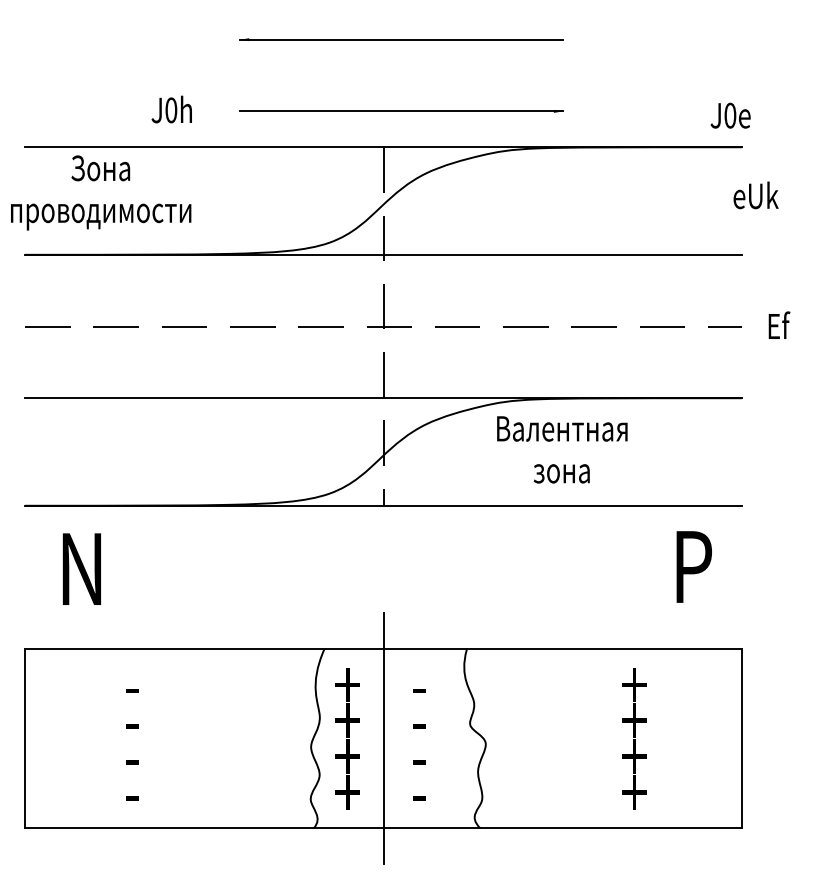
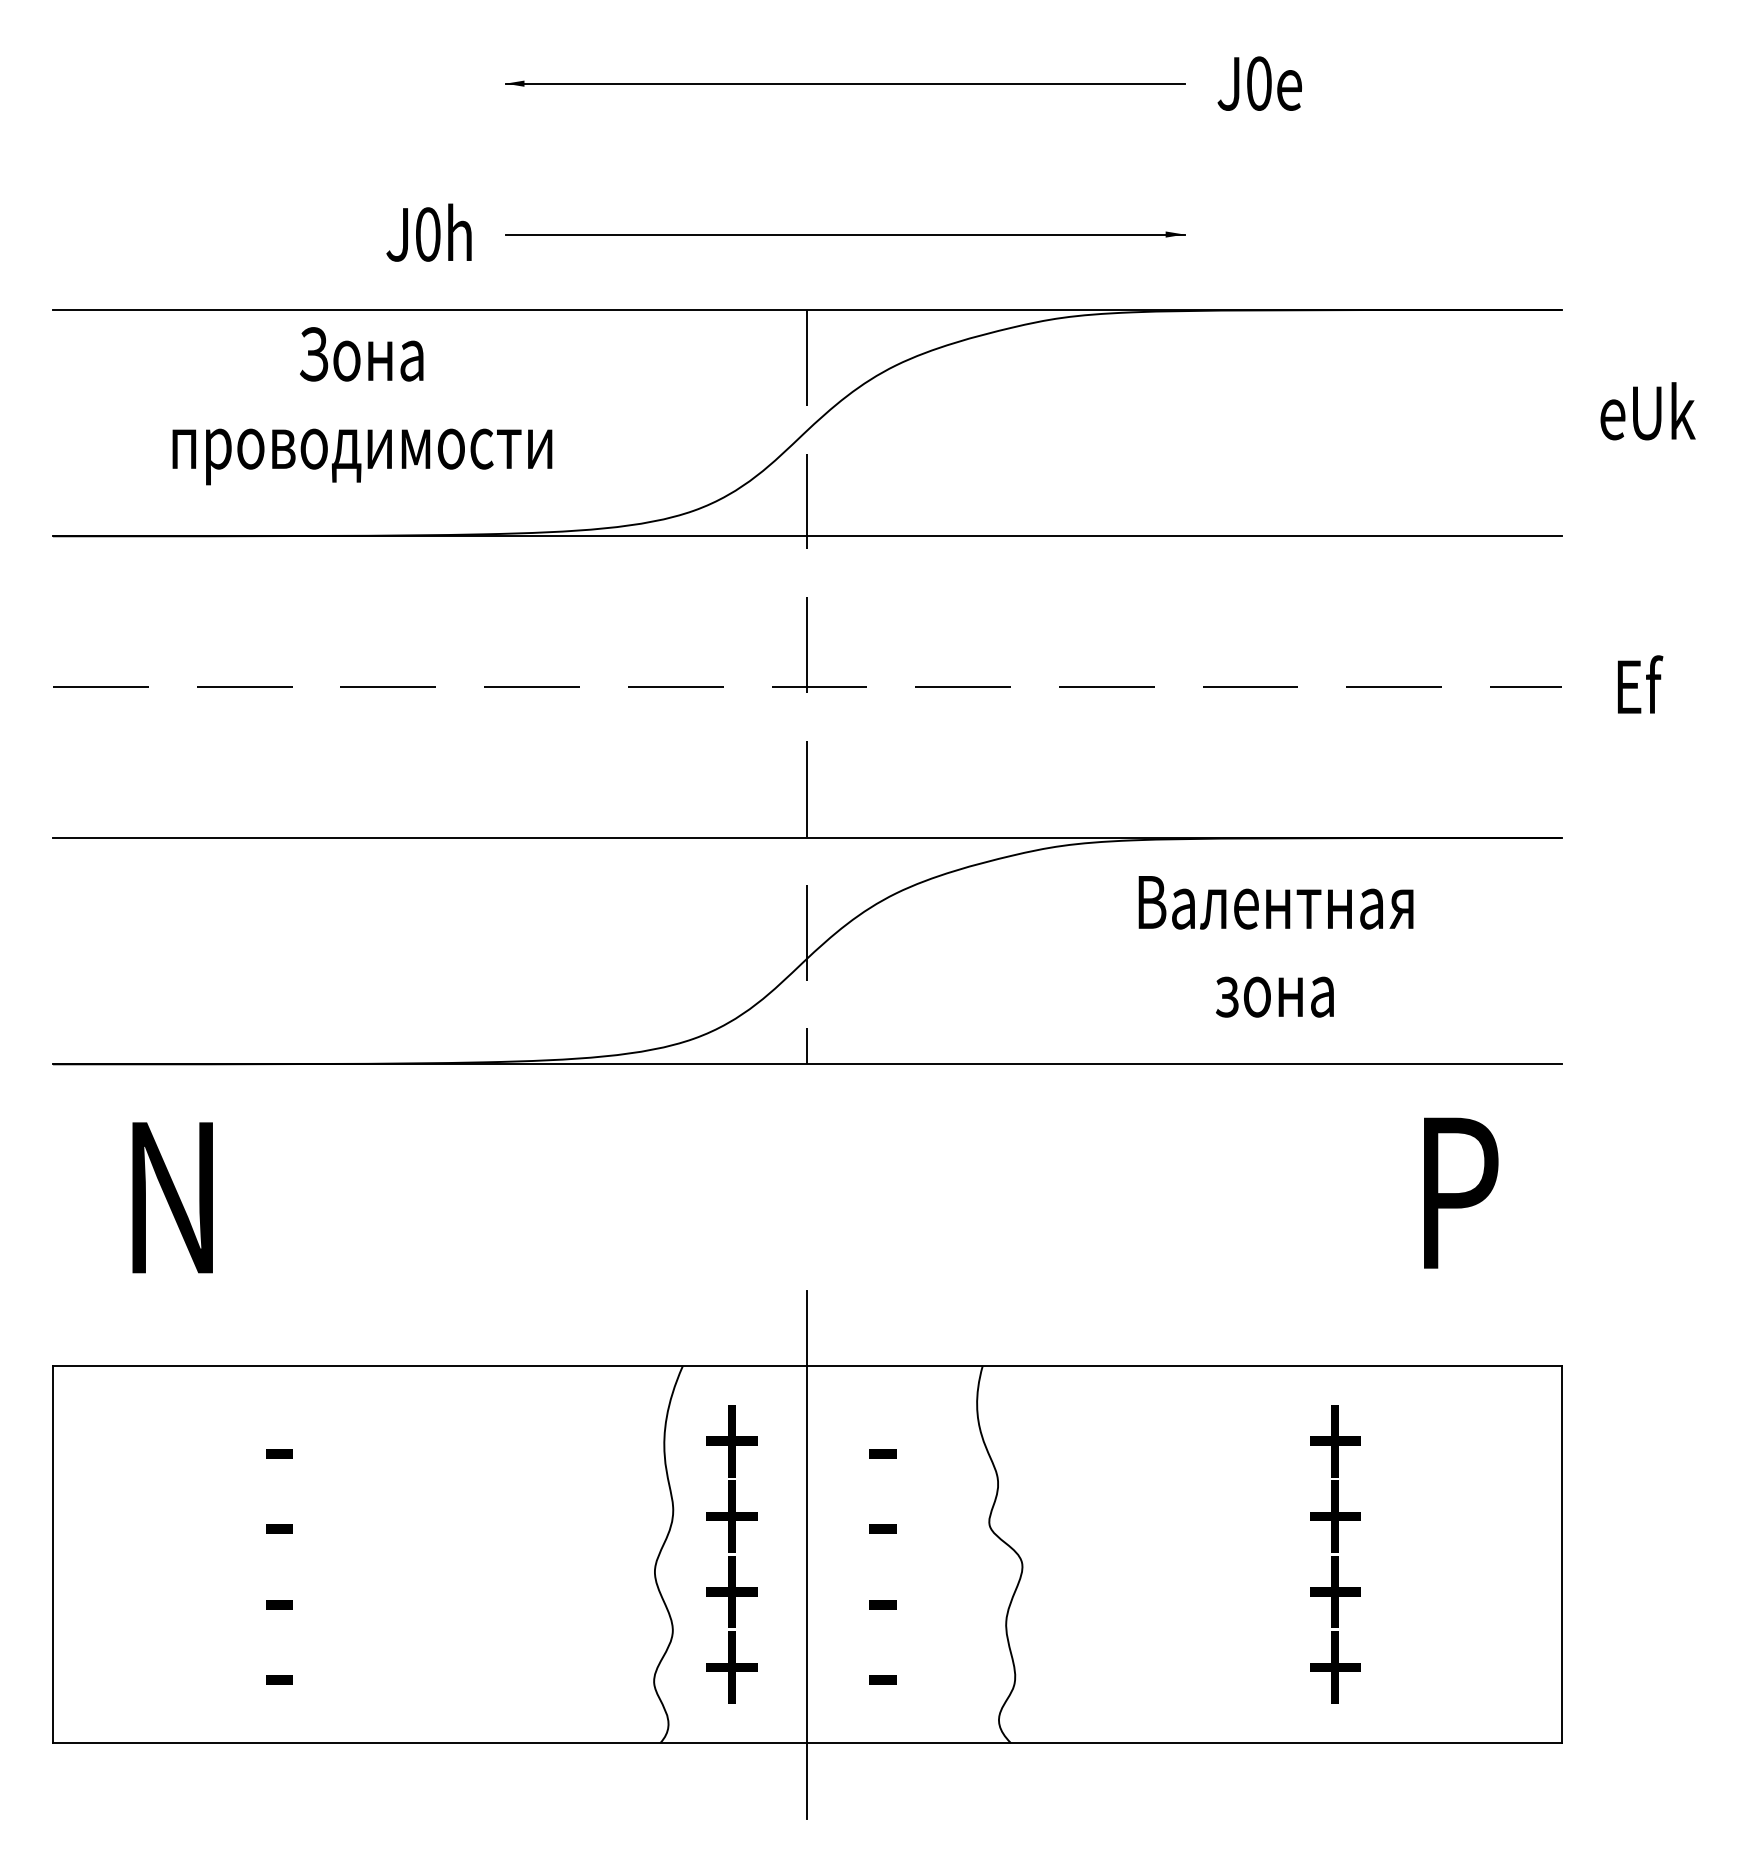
text: (171, 109) -> (428, 232), moved
text: (730, 115) -> (1259, 83), moved
text: (101, 192) -> (363, 405), moved
text: (755, 195) -> (1646, 411), moved
text: (562, 449) -> (1276, 945), moved

